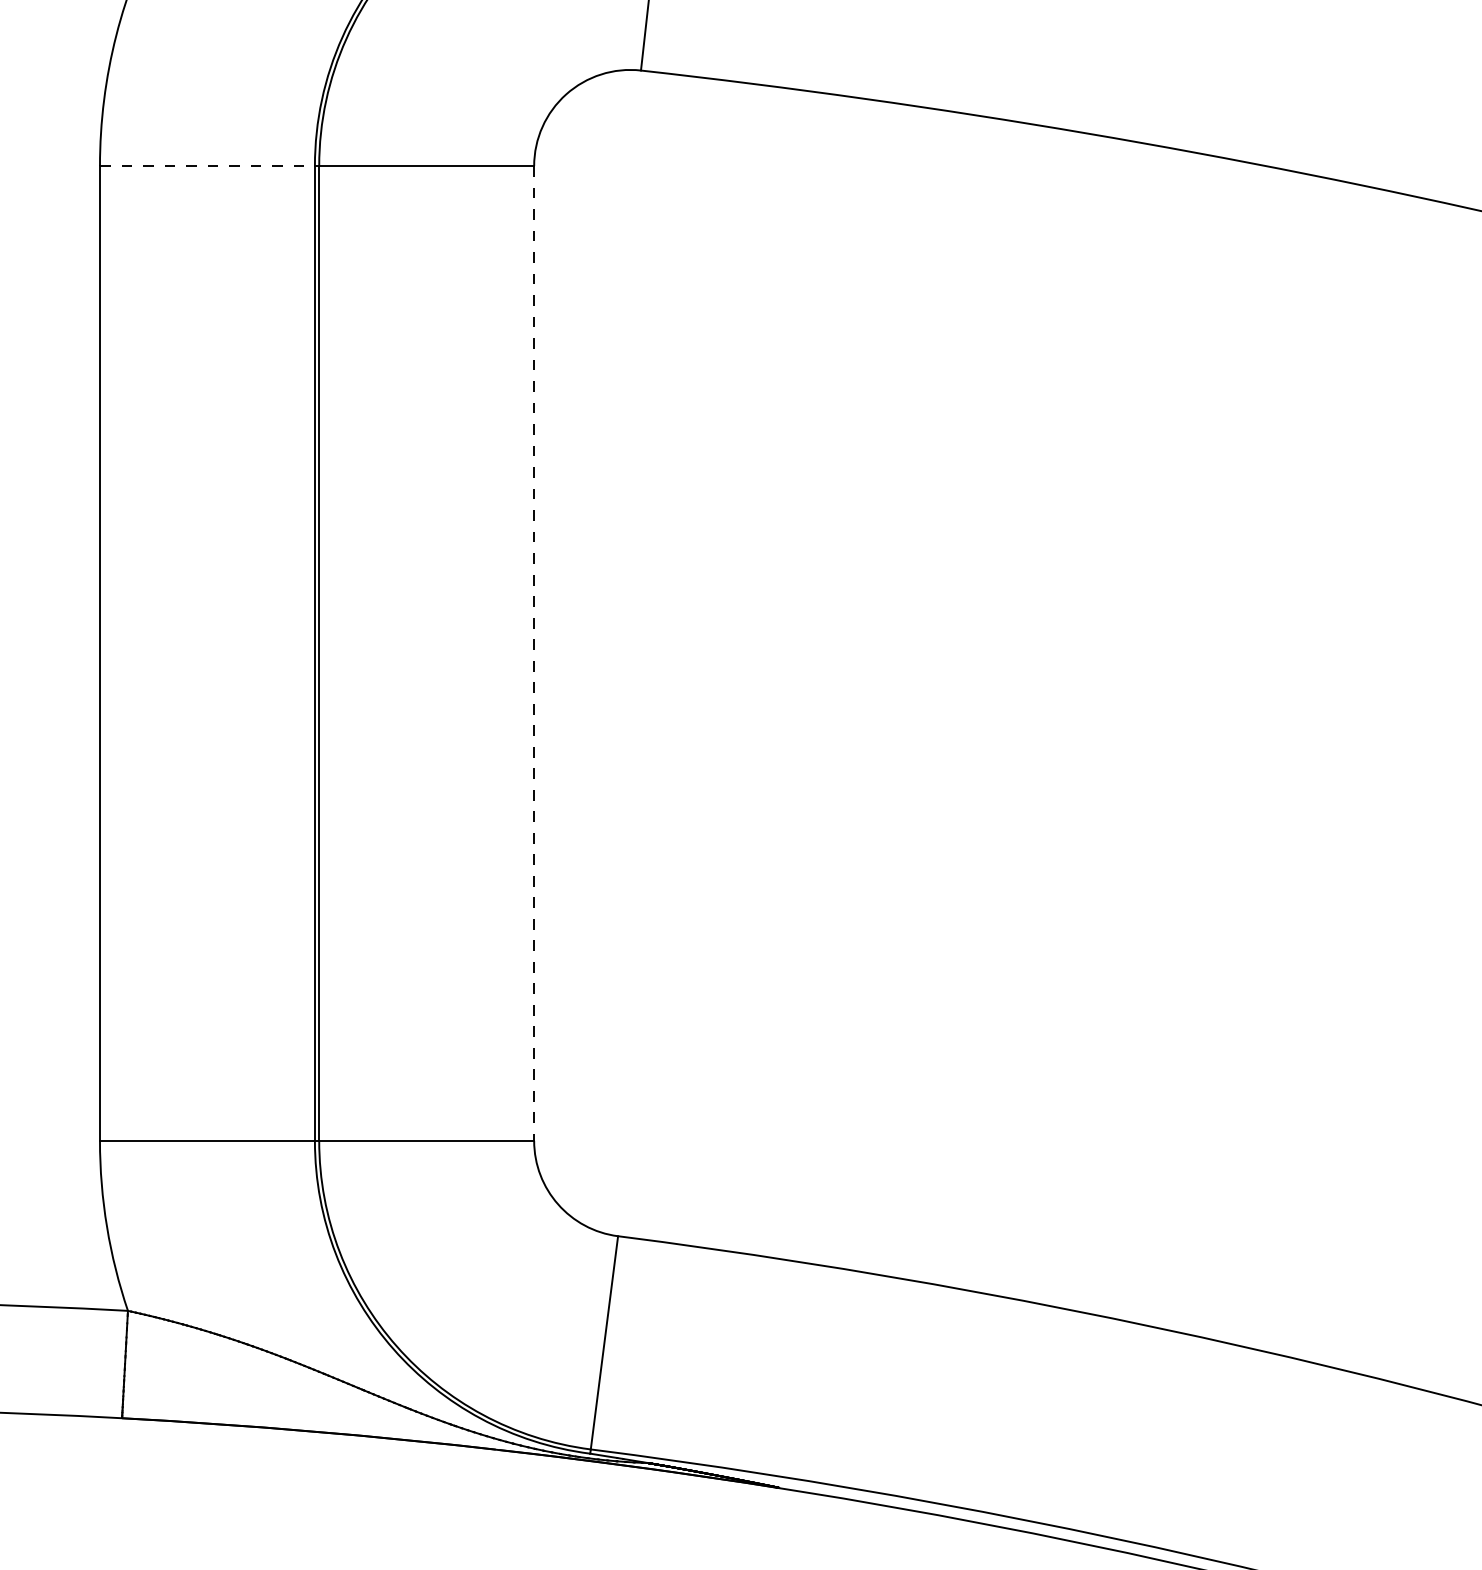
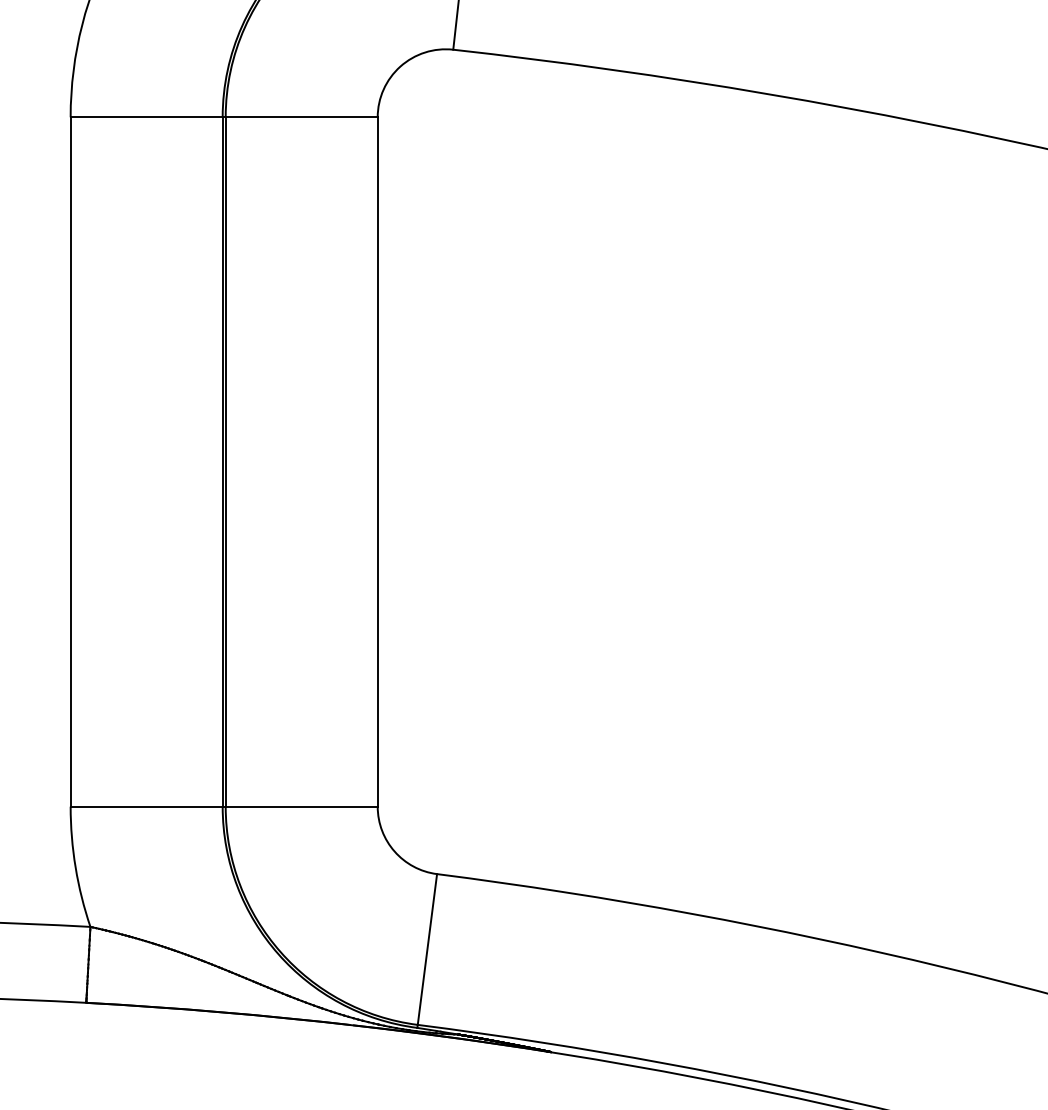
line: (208, 166) -> (147, 117), dashed -> solid
line: (533, 652) -> (377, 461), dashed -> solid

